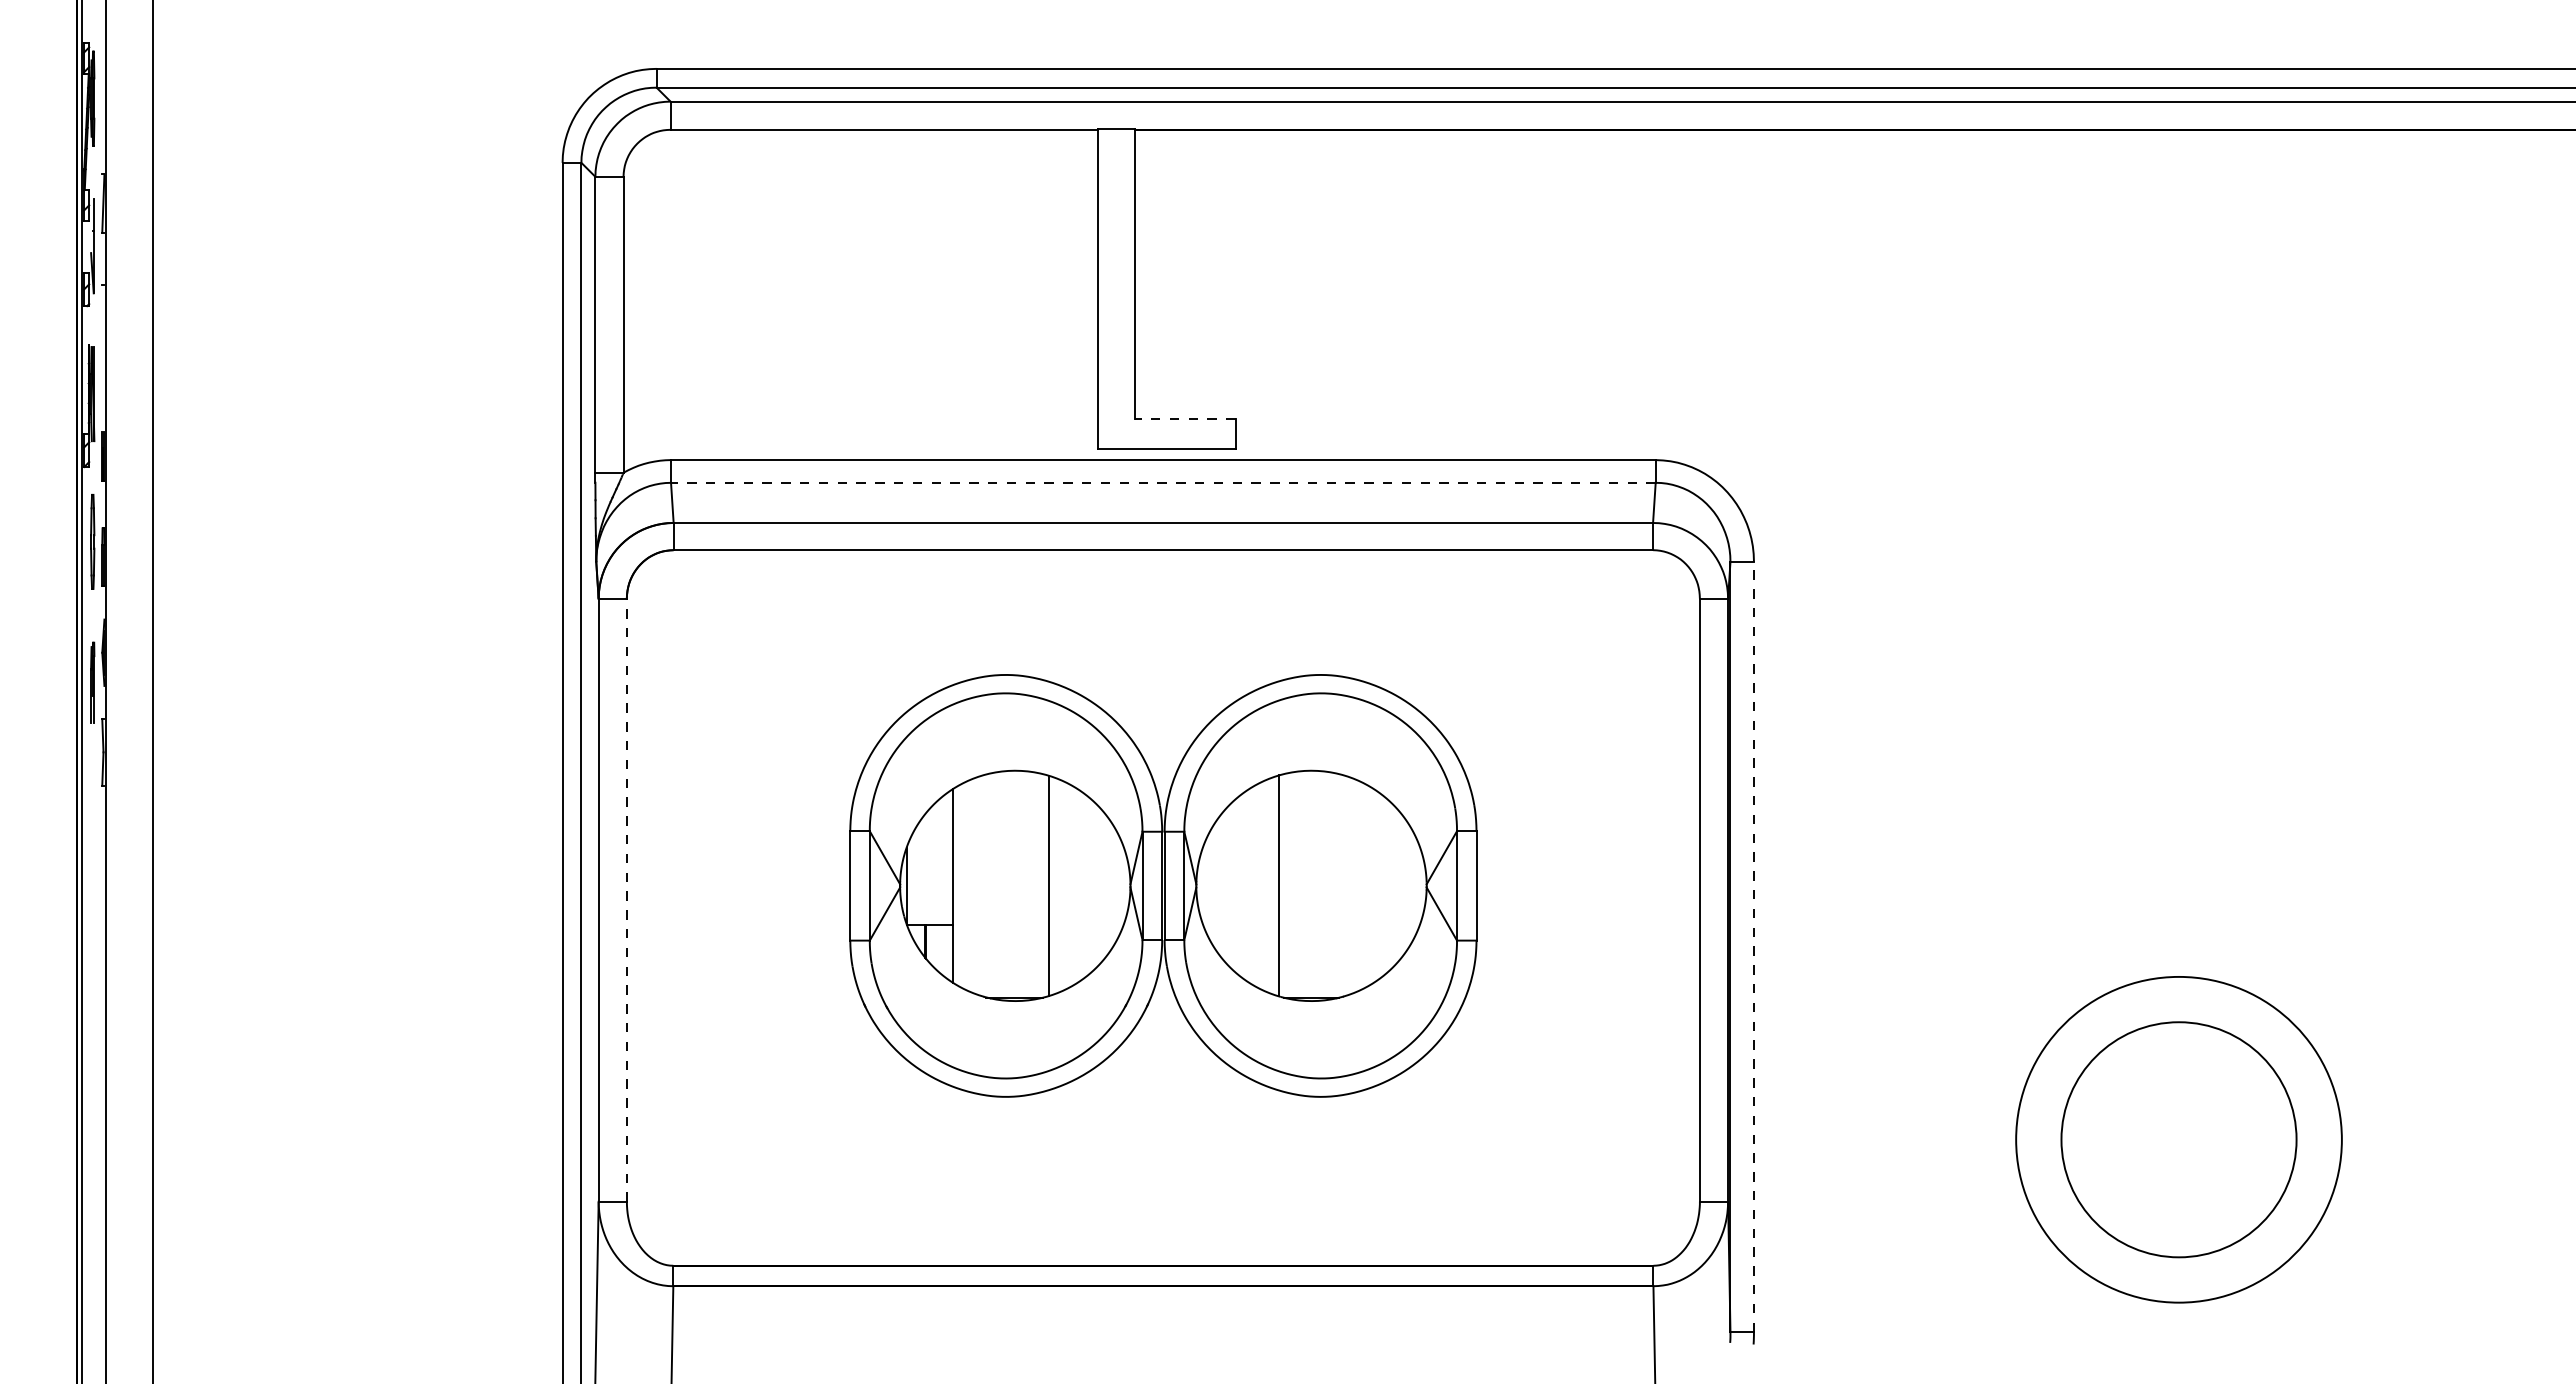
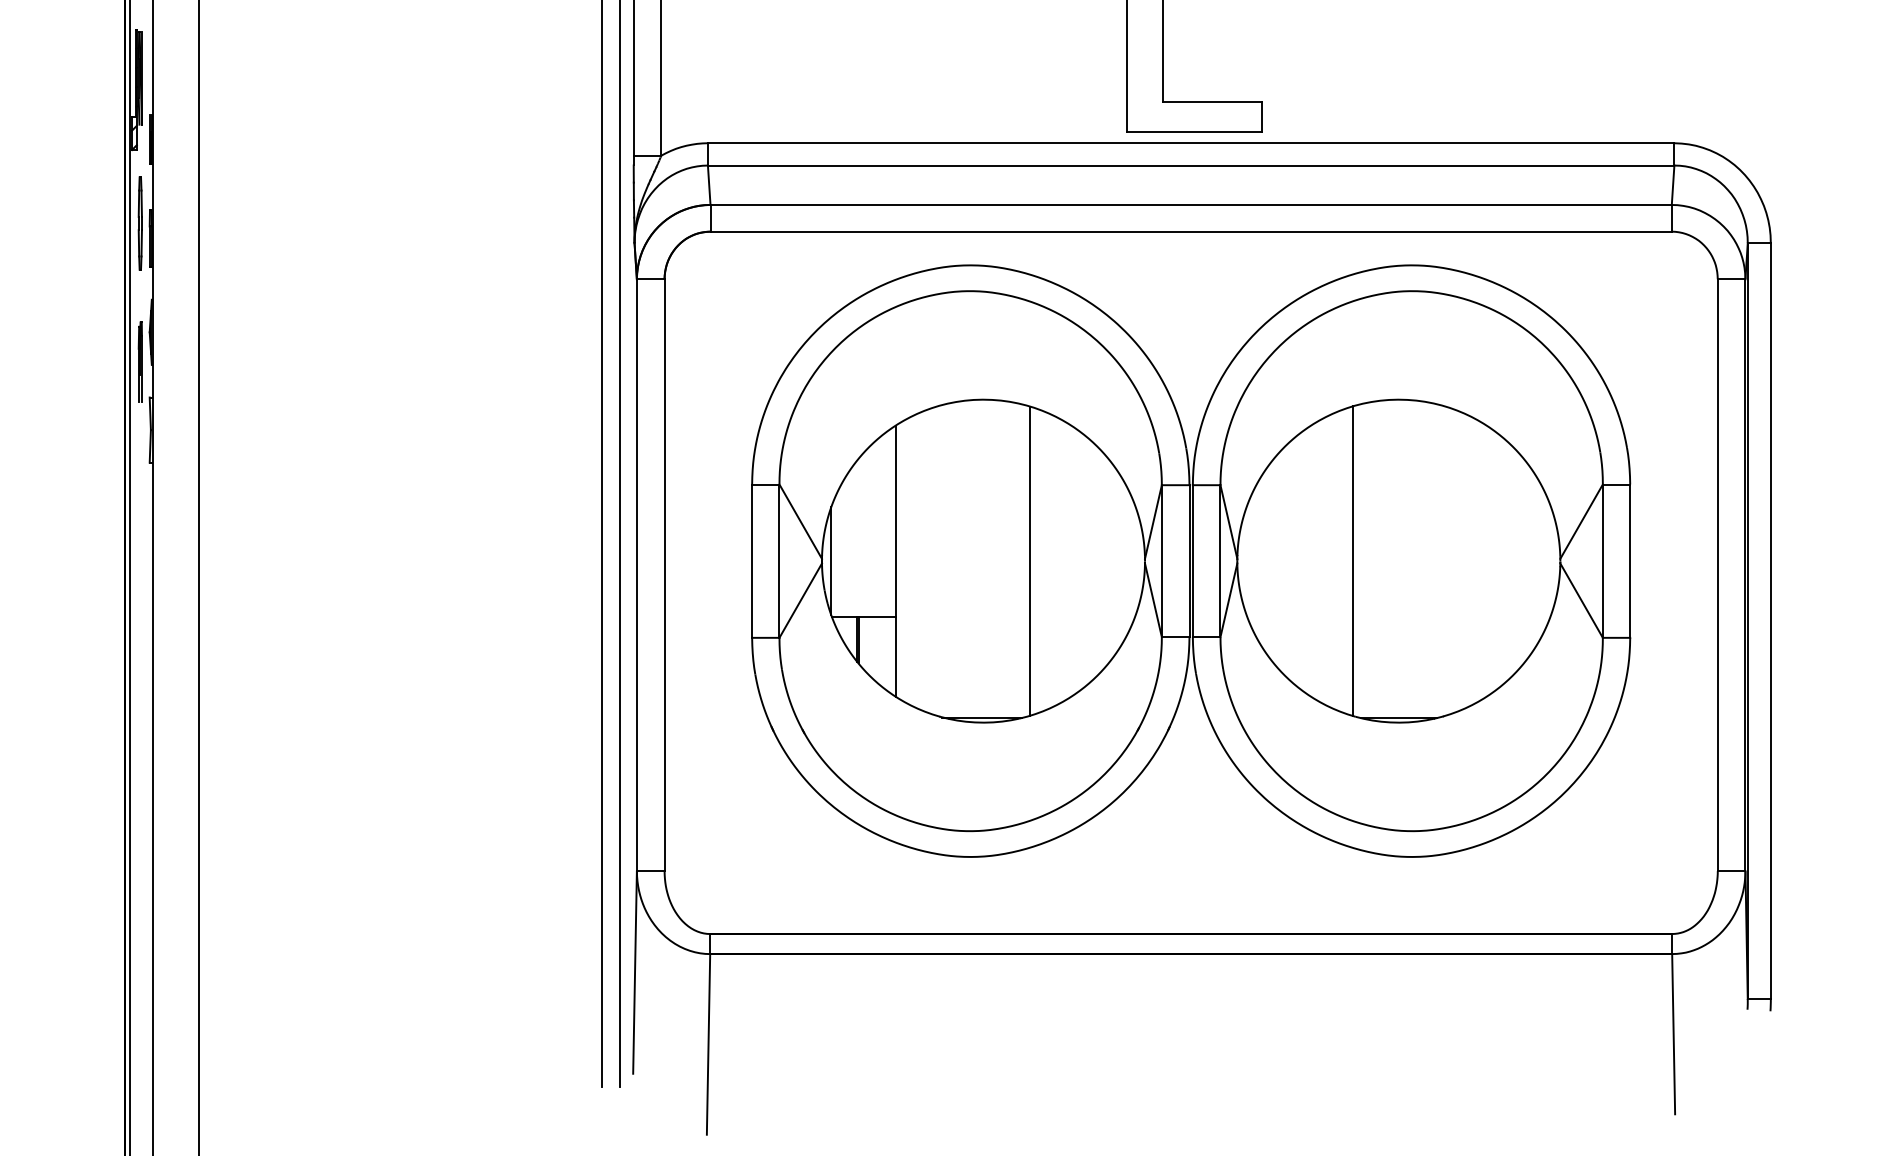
line: (1184, 418) -> (1211, 102), dashed -> solid
line: (1162, 482) -> (1190, 165), dashed -> solid
part: (1163, 885) -> (1191, 560), size x1.43
line: (626, 900) -> (664, 575), dashed -> solid
line: (1753, 946) -> (1770, 620), dashed -> solid

